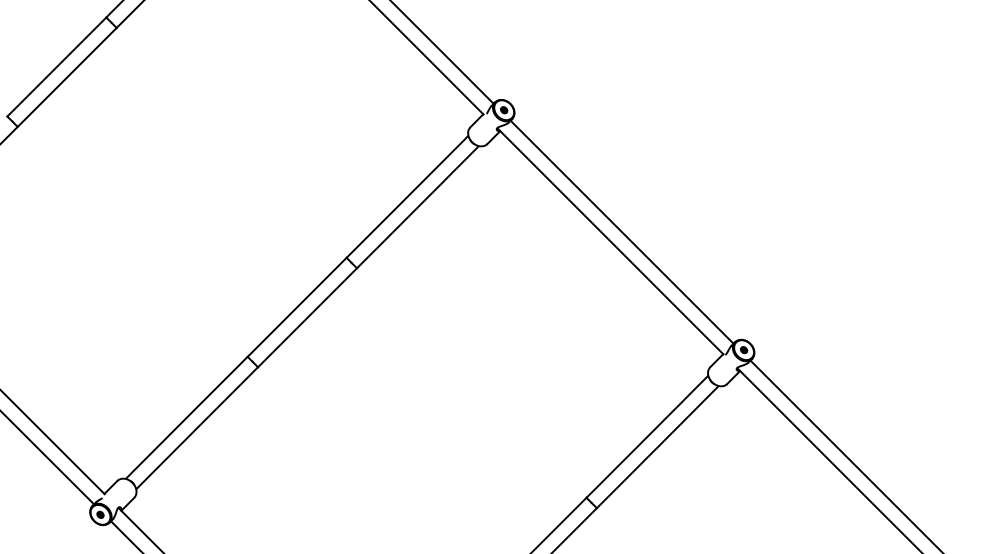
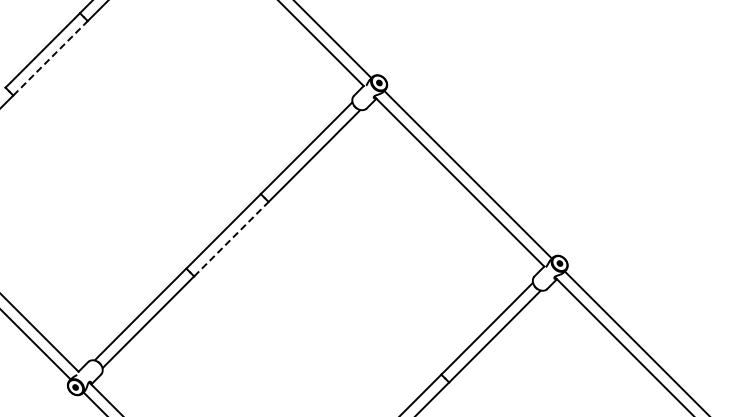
line: (67, 77) -> (50, 58), solid -> dashed
line: (307, 318) -> (231, 239), solid -> dashed

